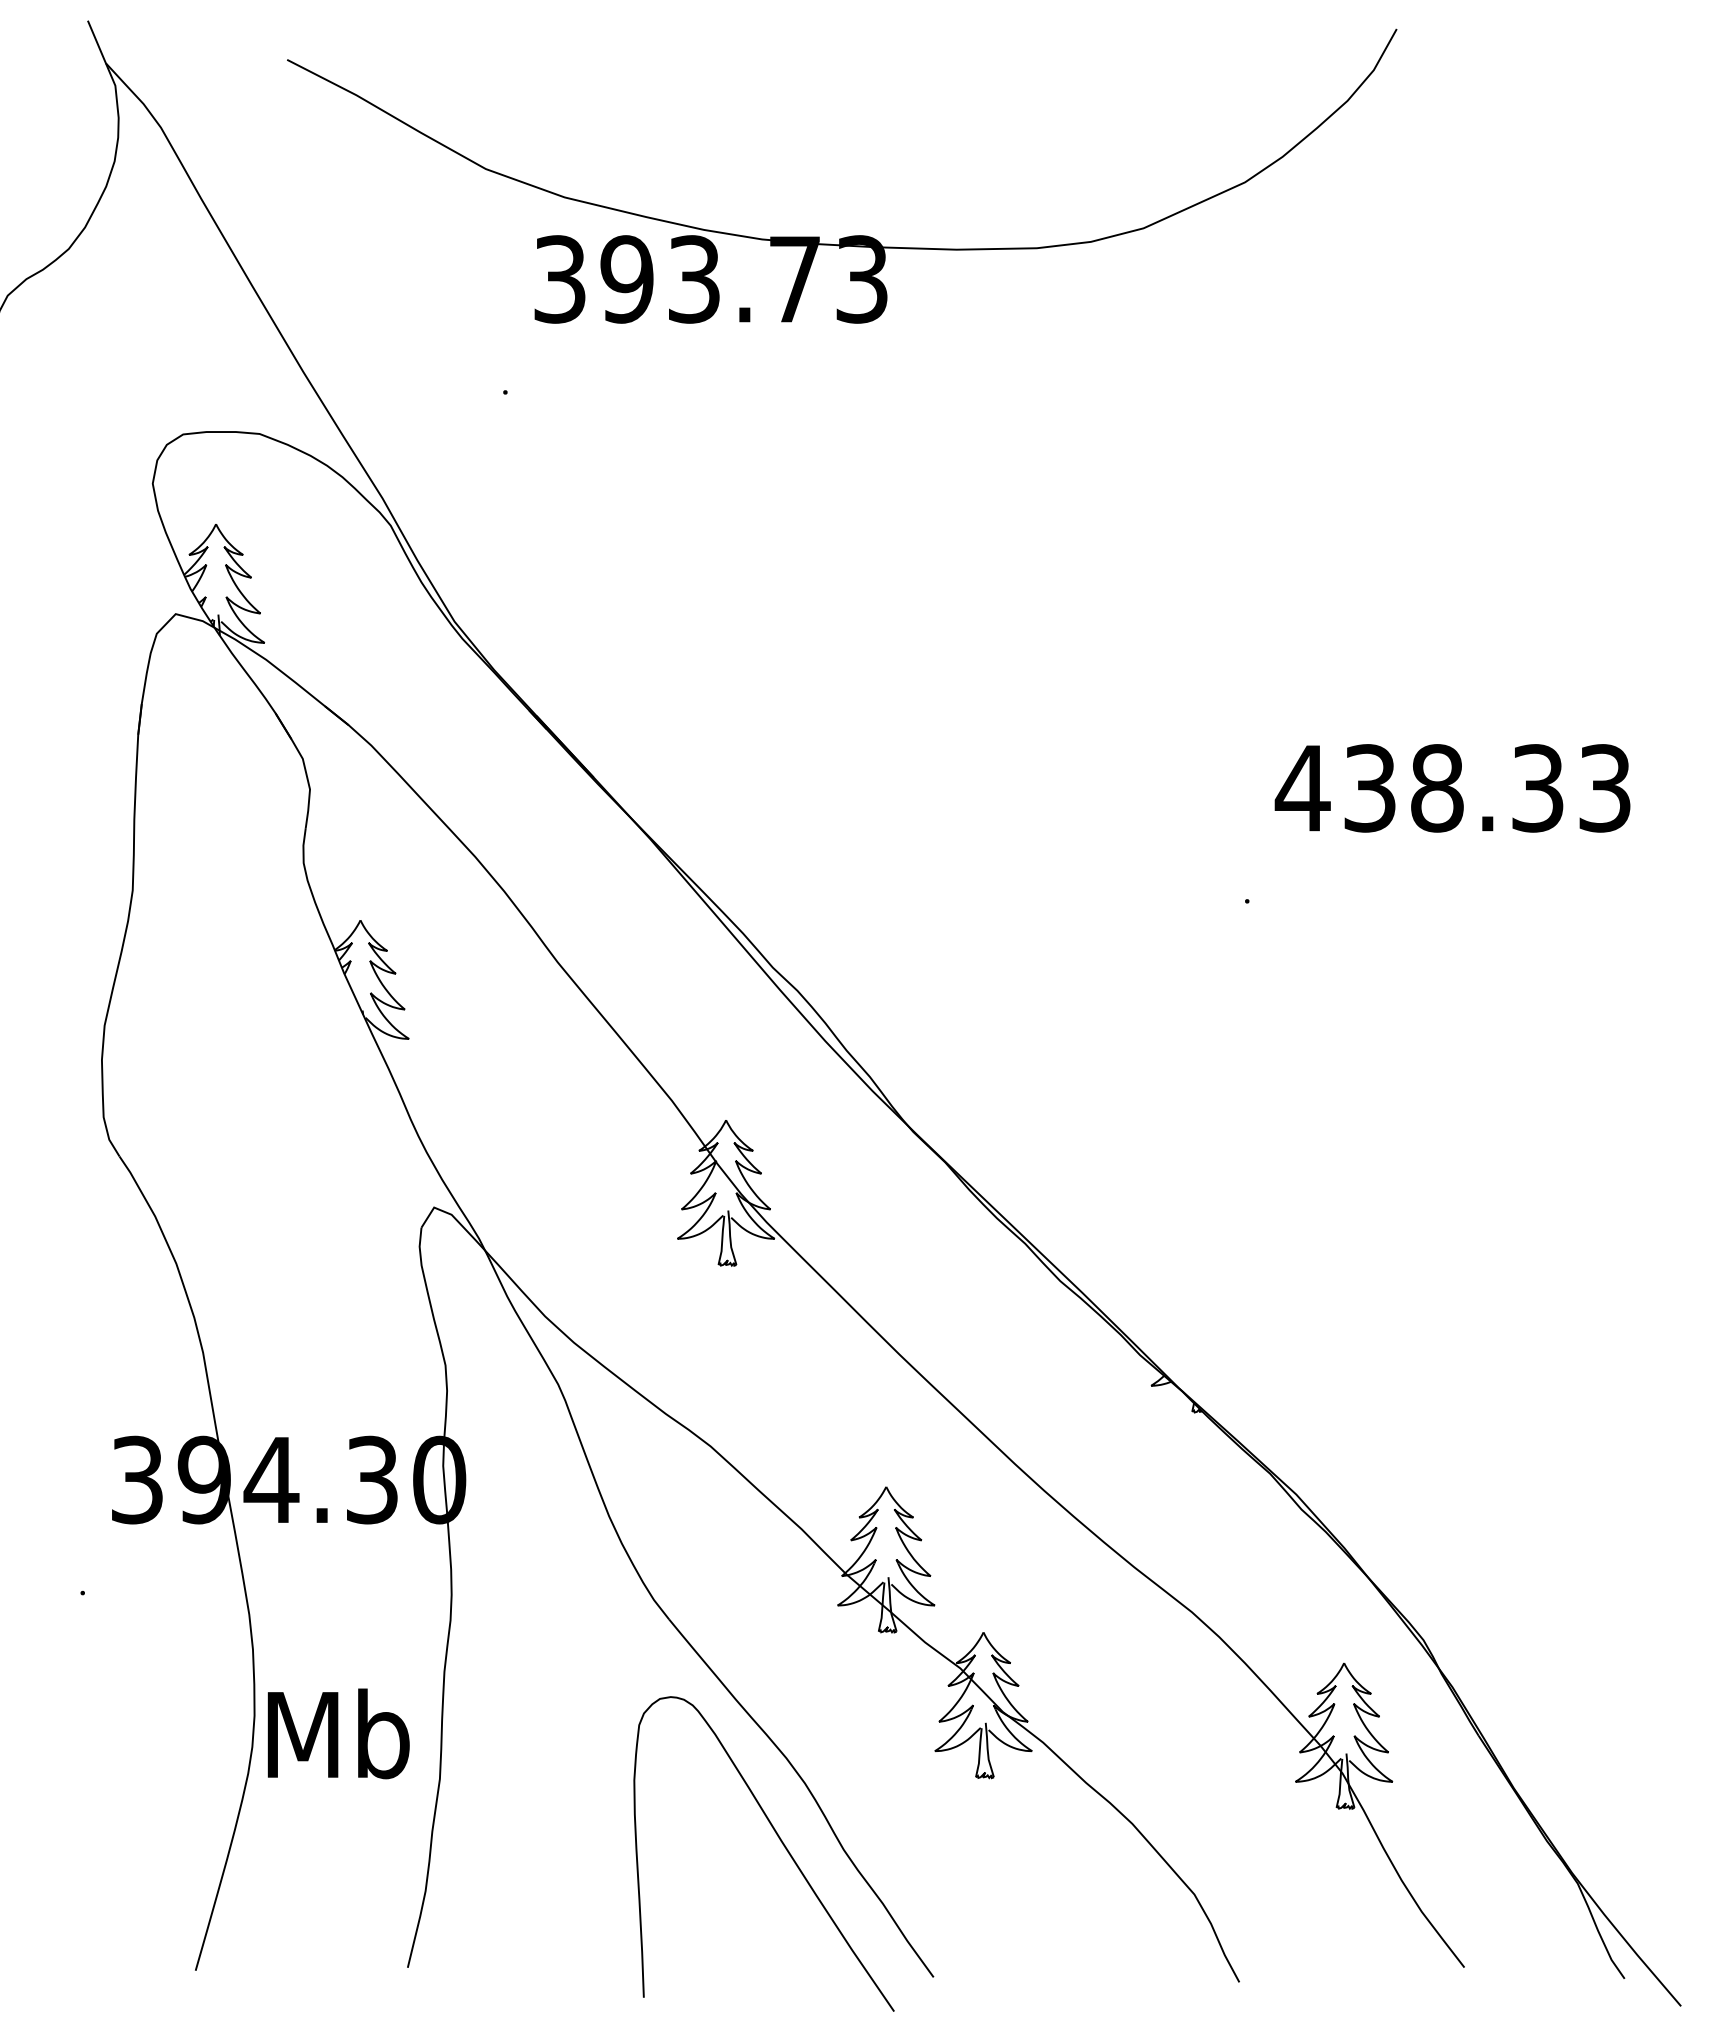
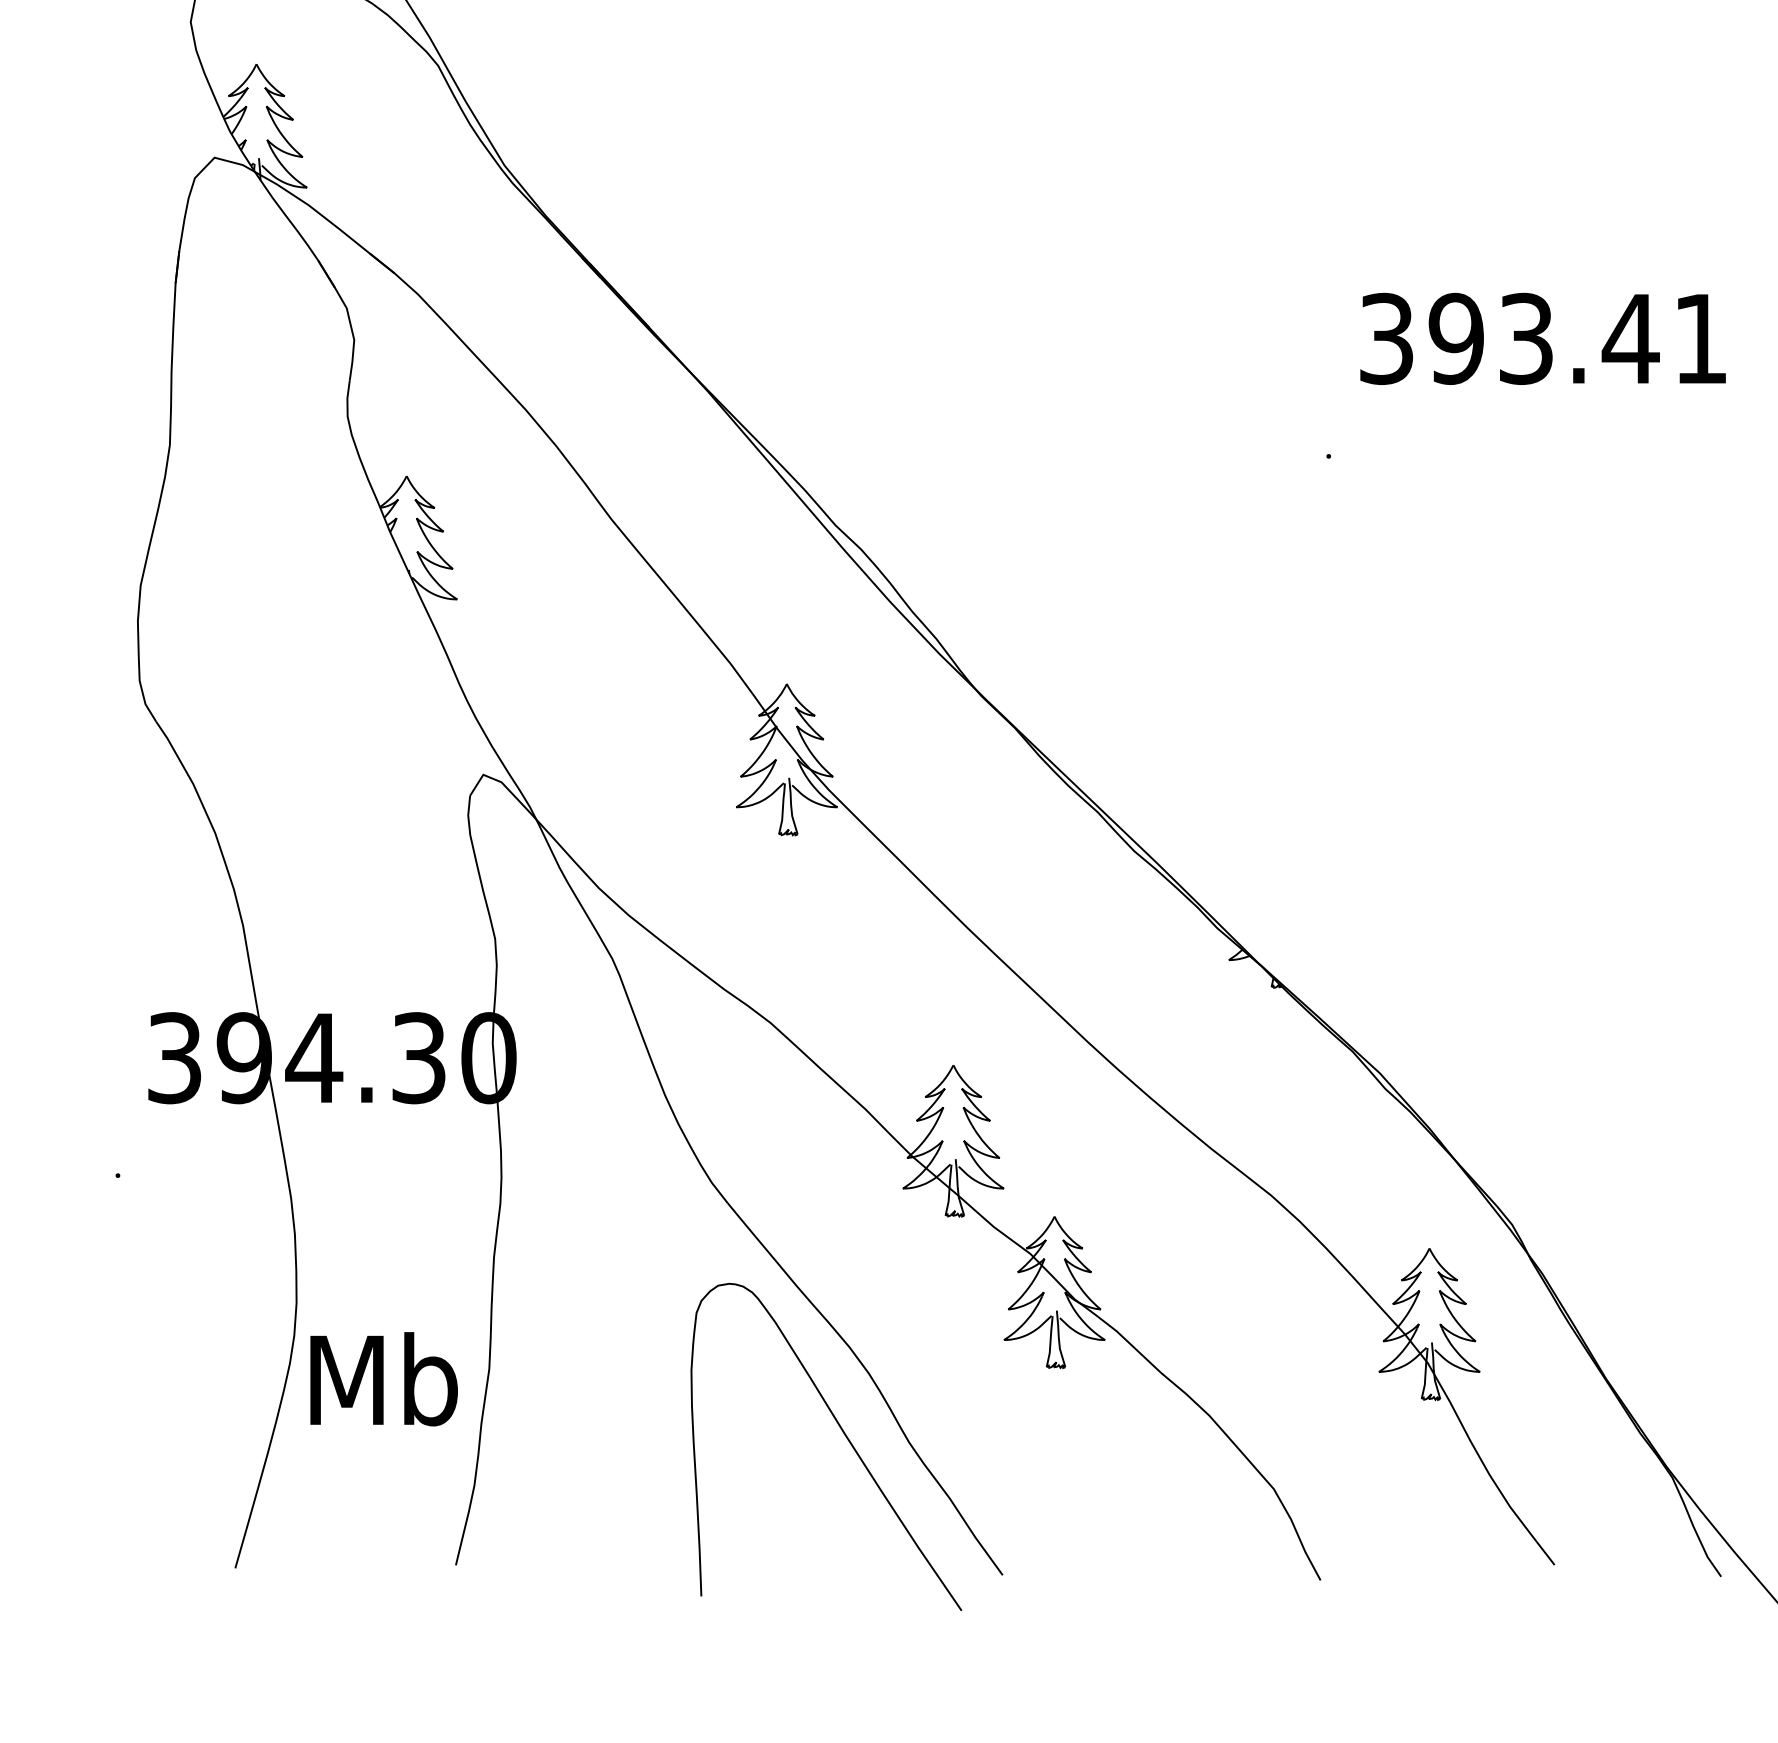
text: (1452, 788) -> (1542, 339), 438.33 -> 393.41
text: (338, 1733) -> (383, 1378), moved

